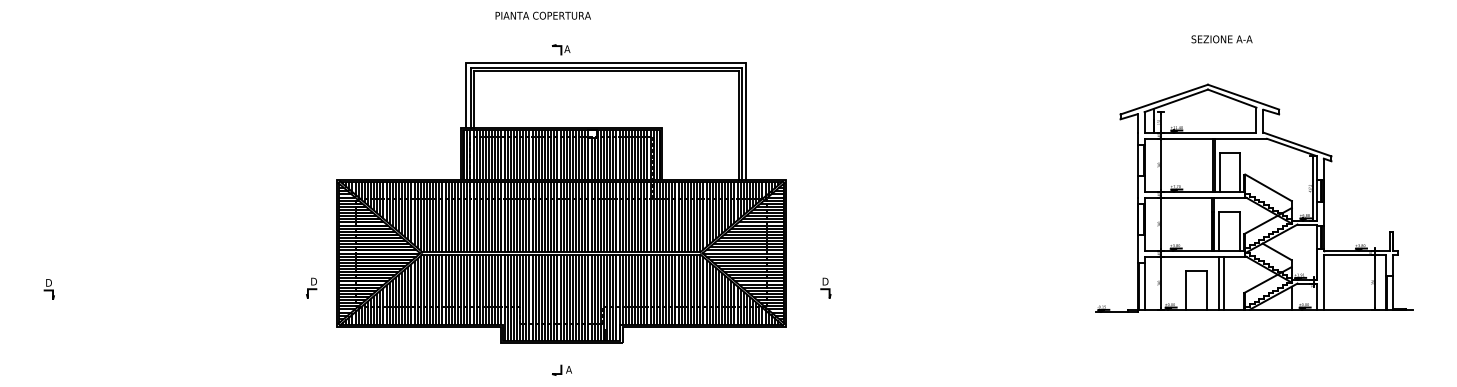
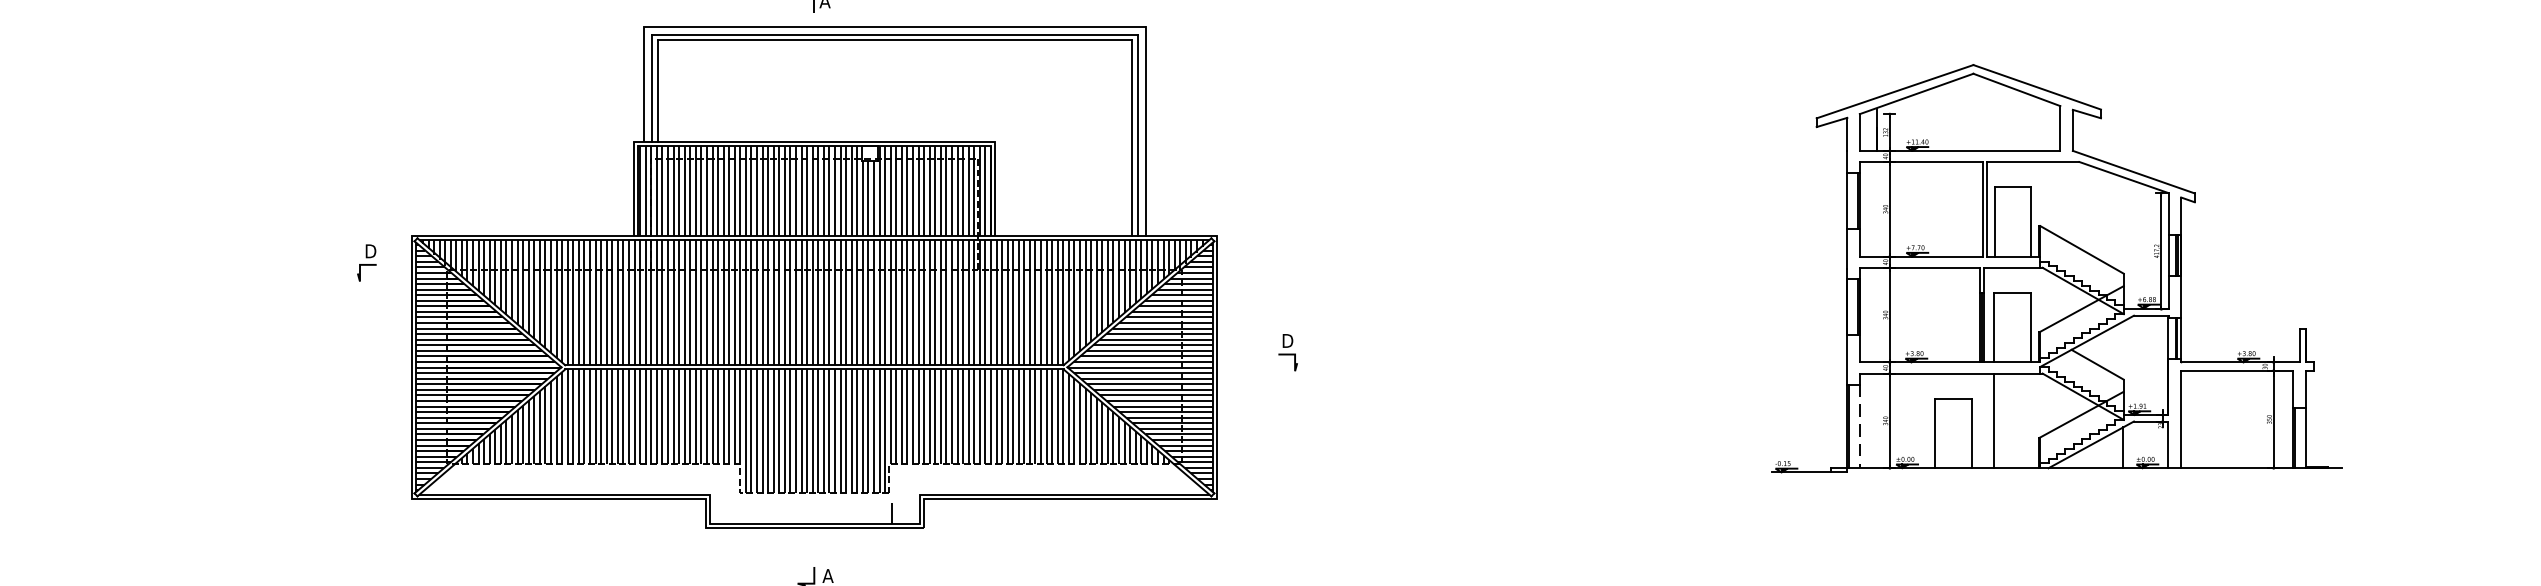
line: (1224, 282) -> (2003, 419), removed
line: (1144, 286) -> (1859, 426), solid -> dashed
part: (311, 287) -> (366, 261), moved
part: (825, 287) -> (1287, 351), moved
hatch: (562, 323) -> (816, 493), removed

